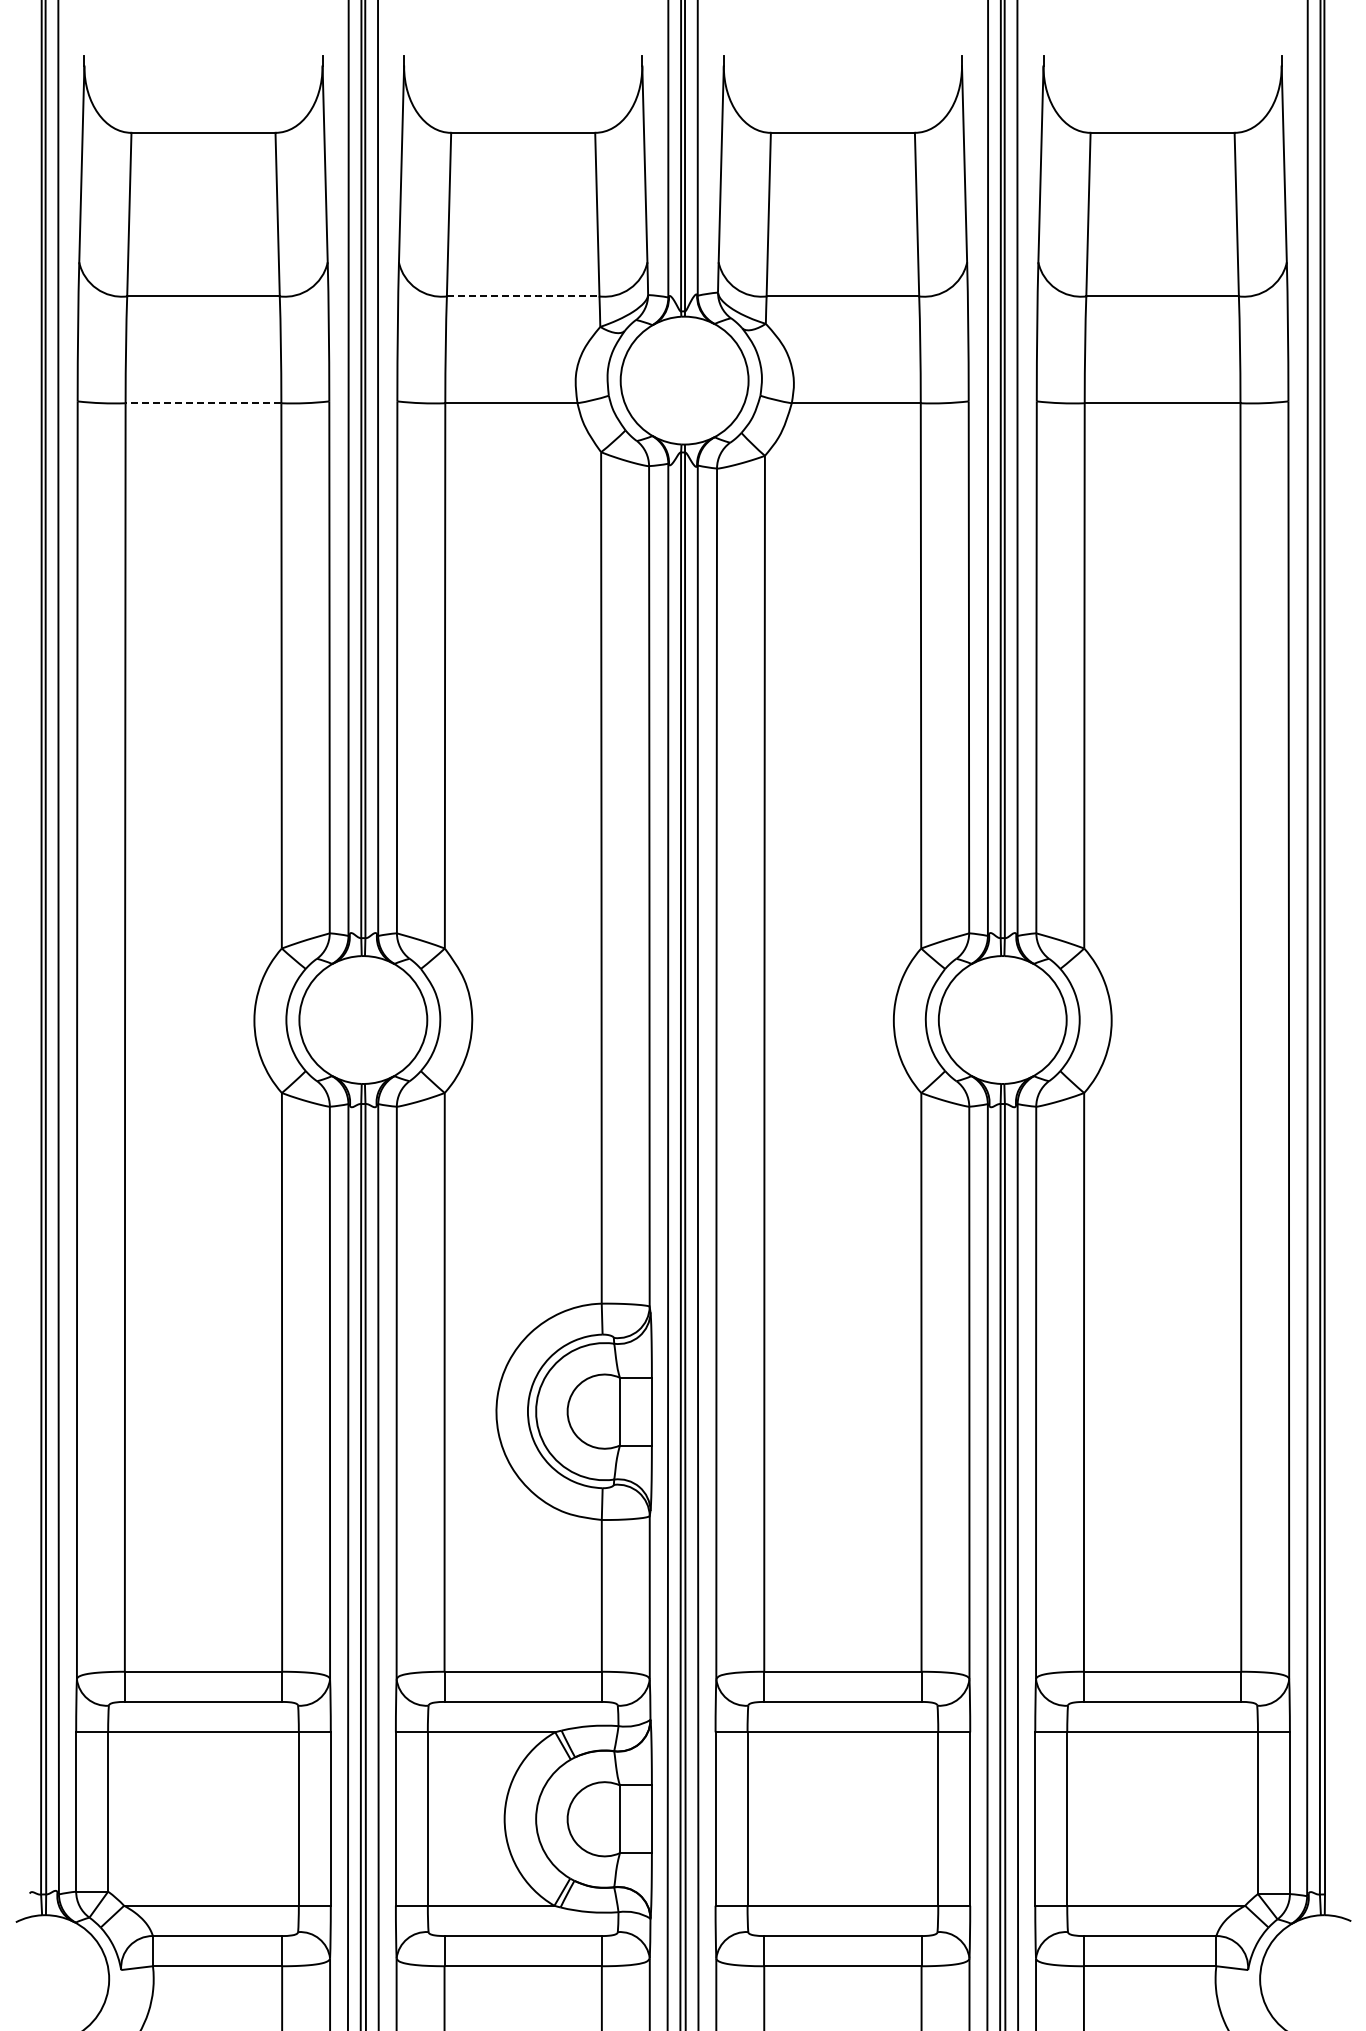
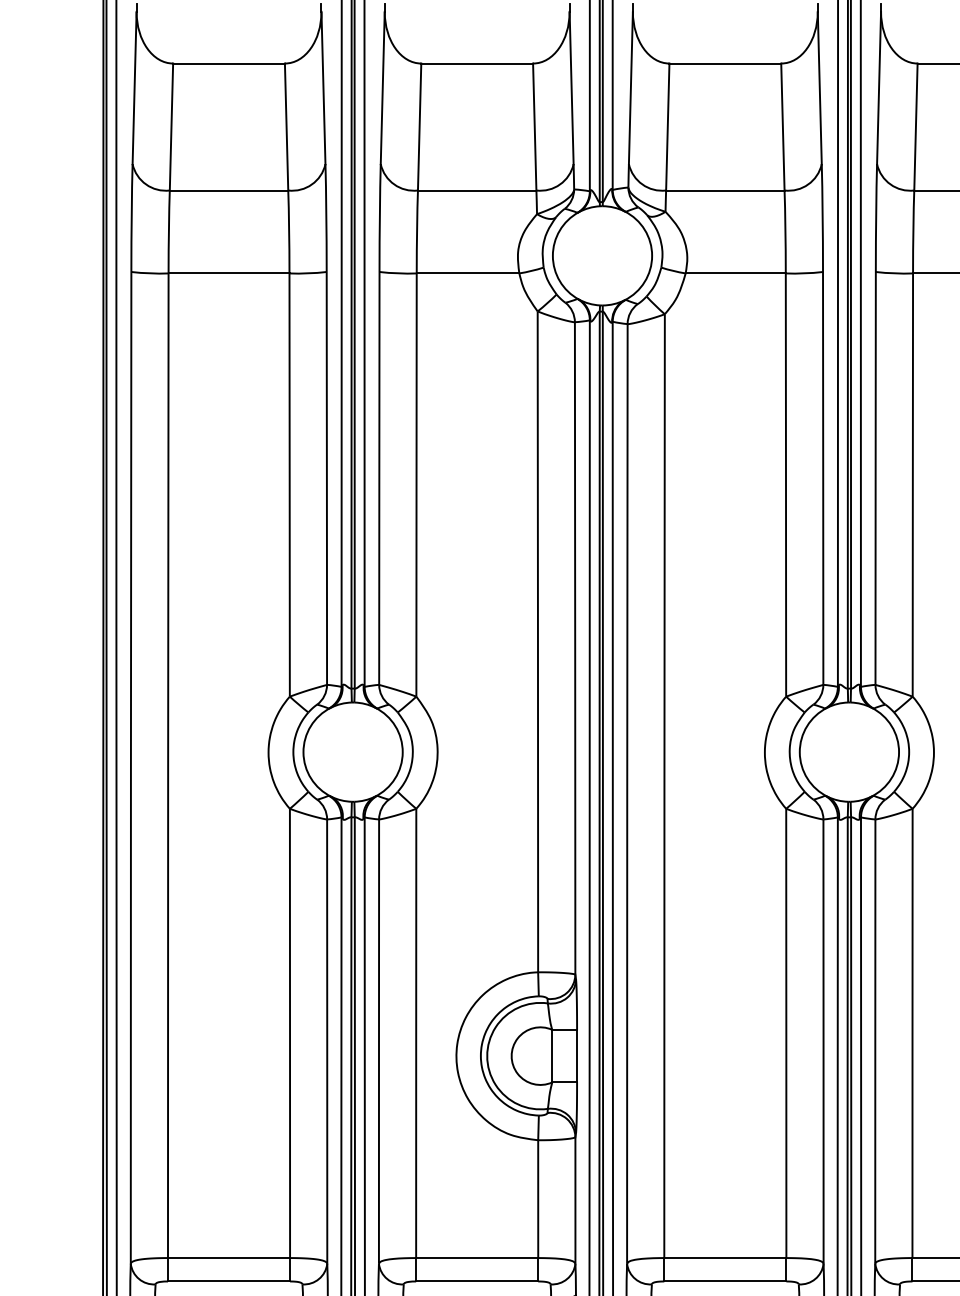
line: (523, 296) -> (477, 190), dashed -> solid
line: (203, 403) -> (229, 273), dashed -> solid

